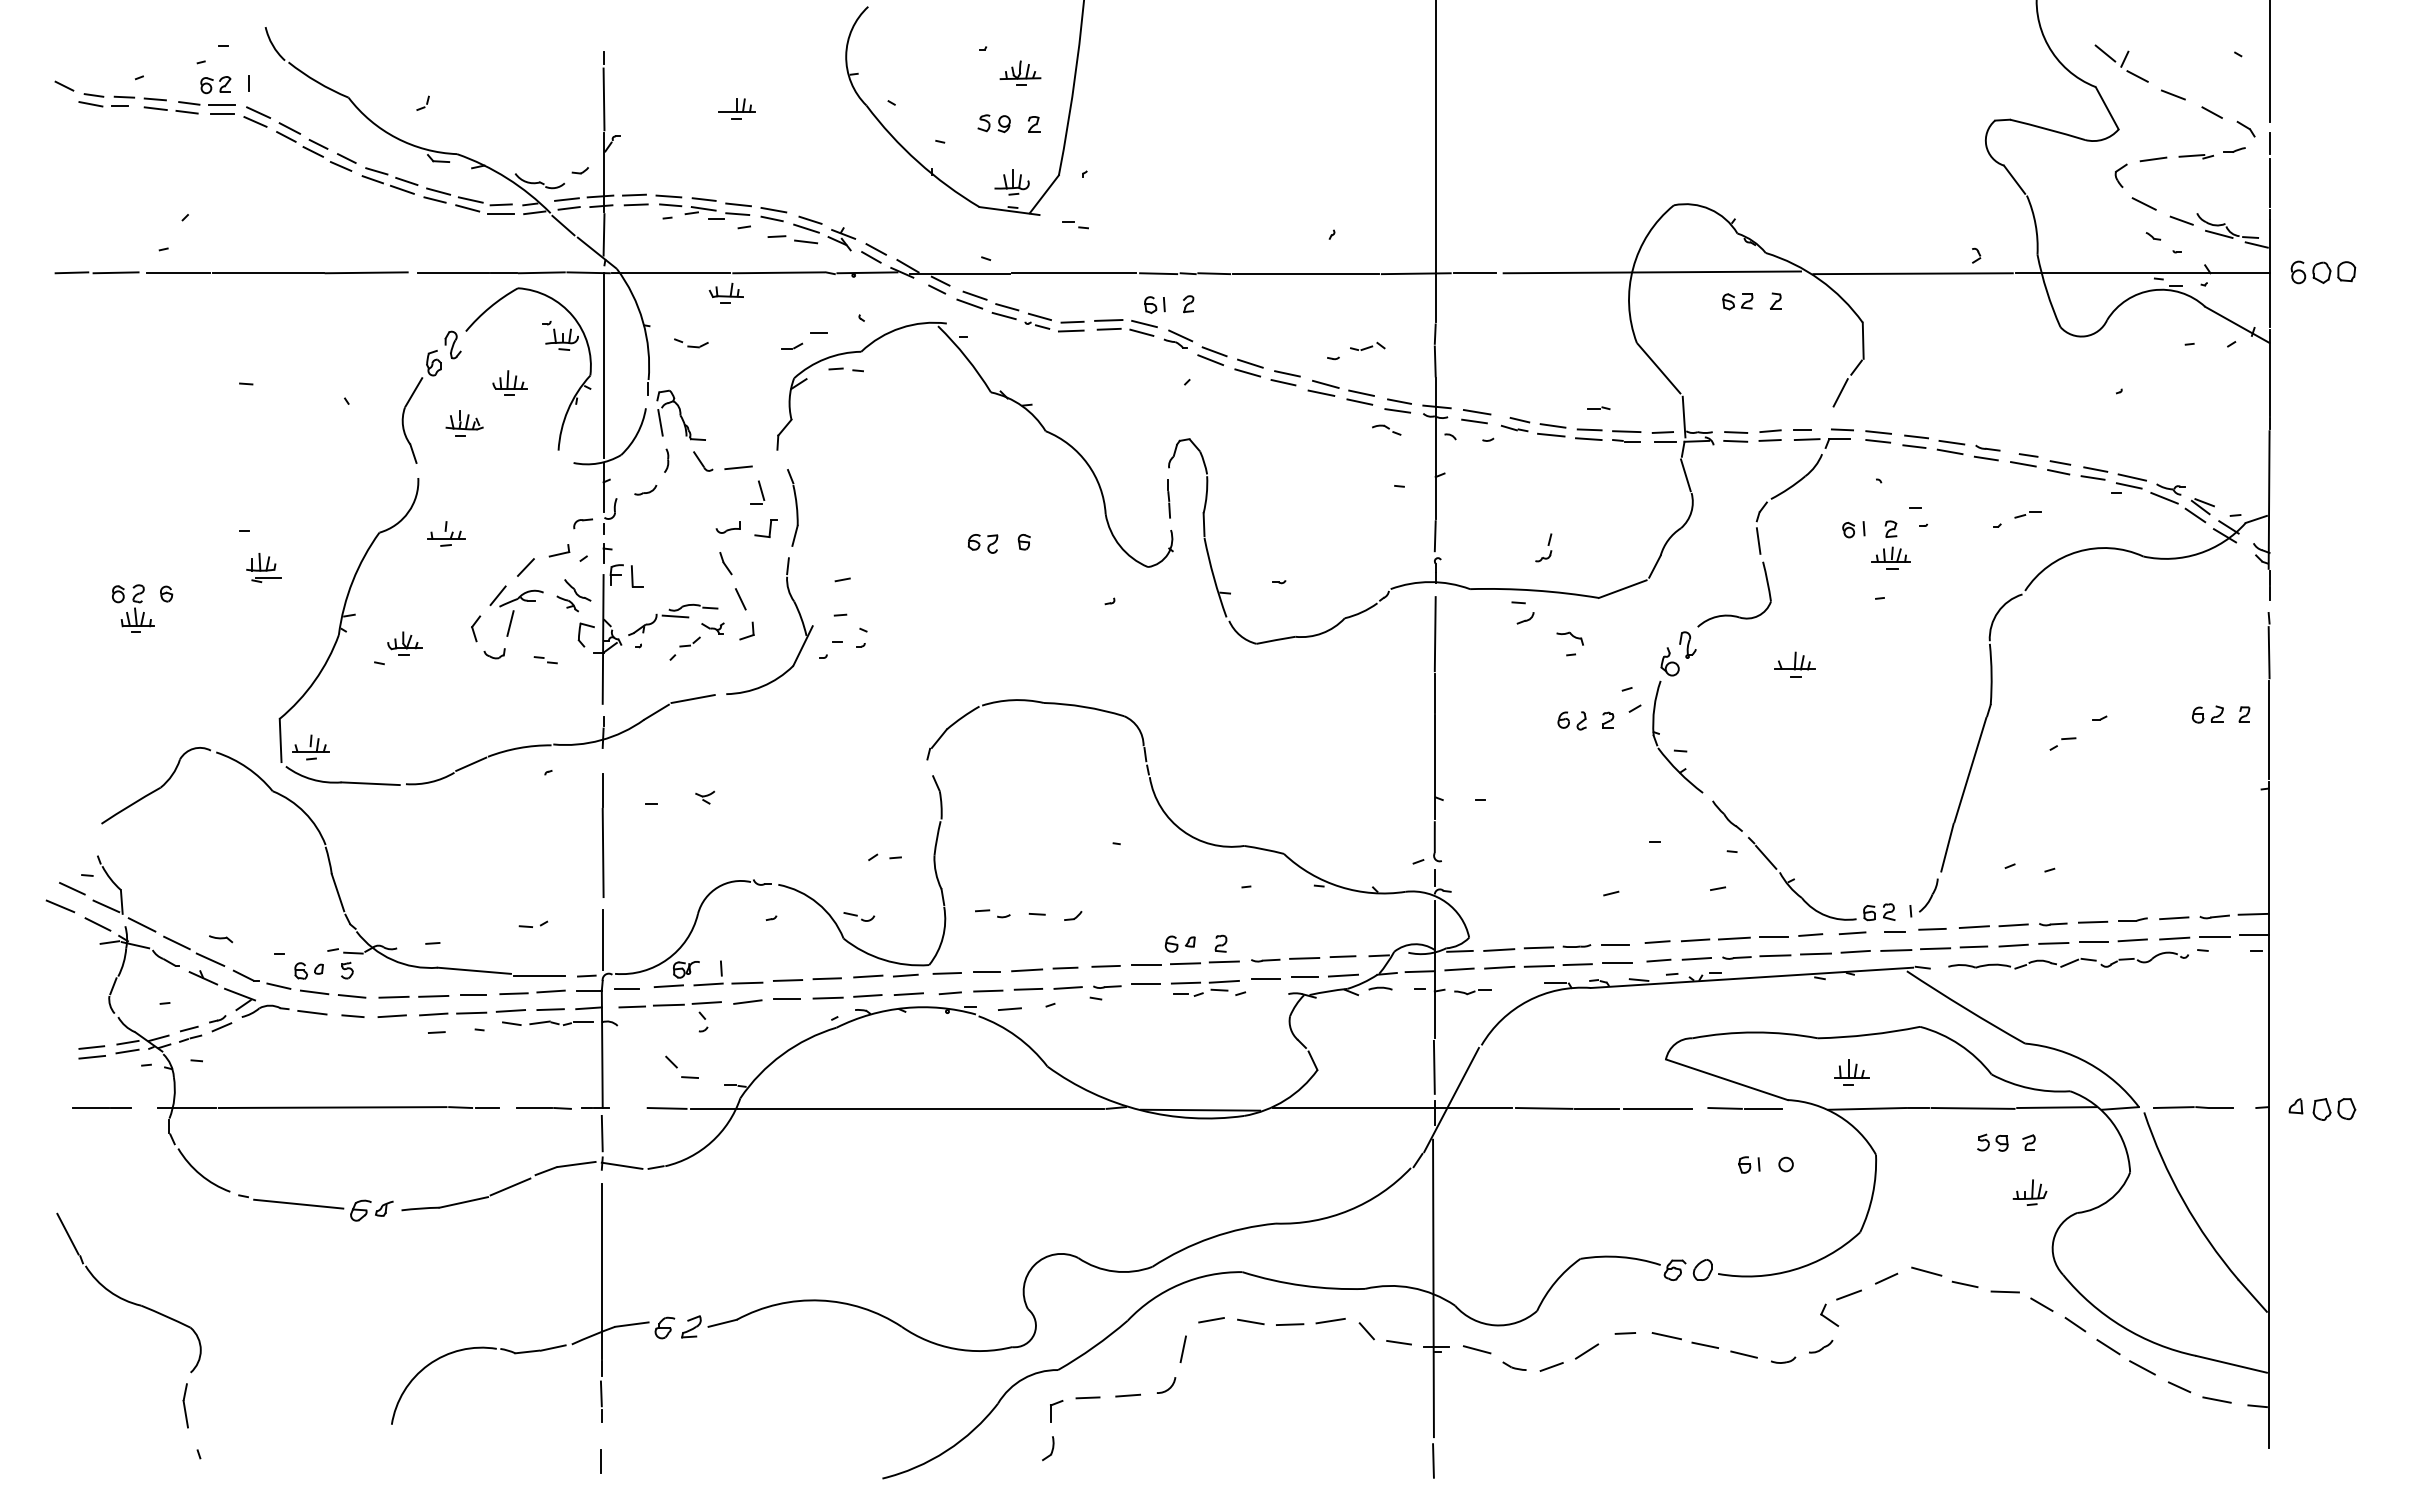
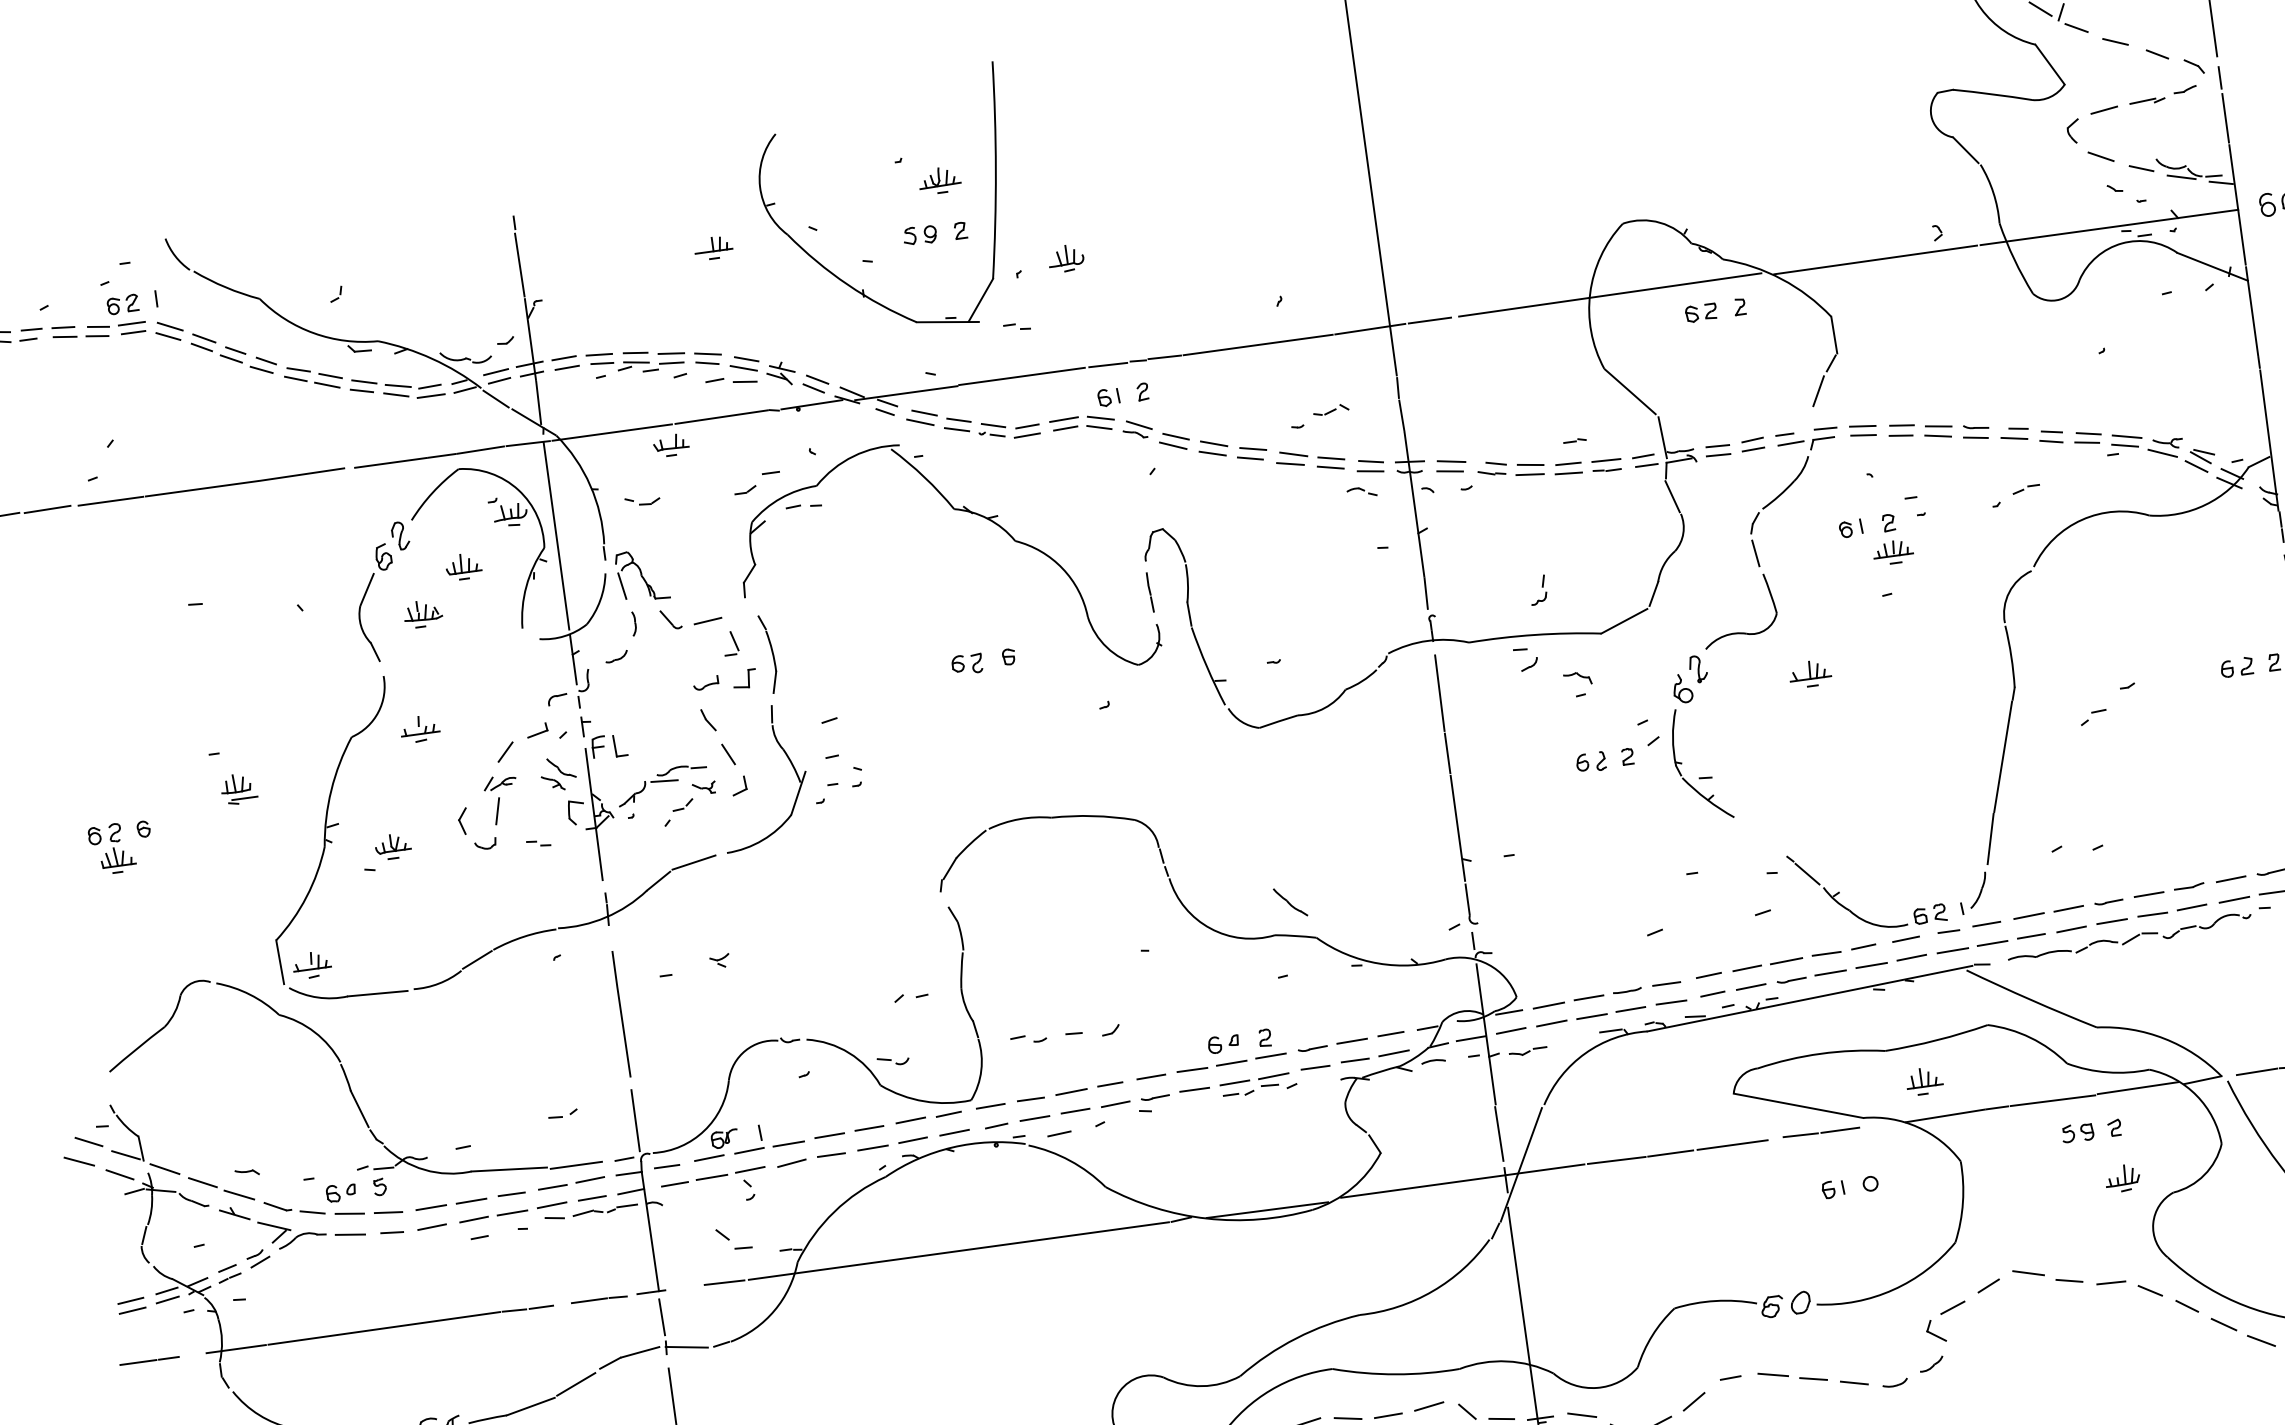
part: (736, 108) -> (712, 248), moved
part: (1011, 182) -> (1065, 258), moved
part: (516, 596) -> (500, 782), size x0.6
part: (1727, 815) -> (1290, 901), moved

